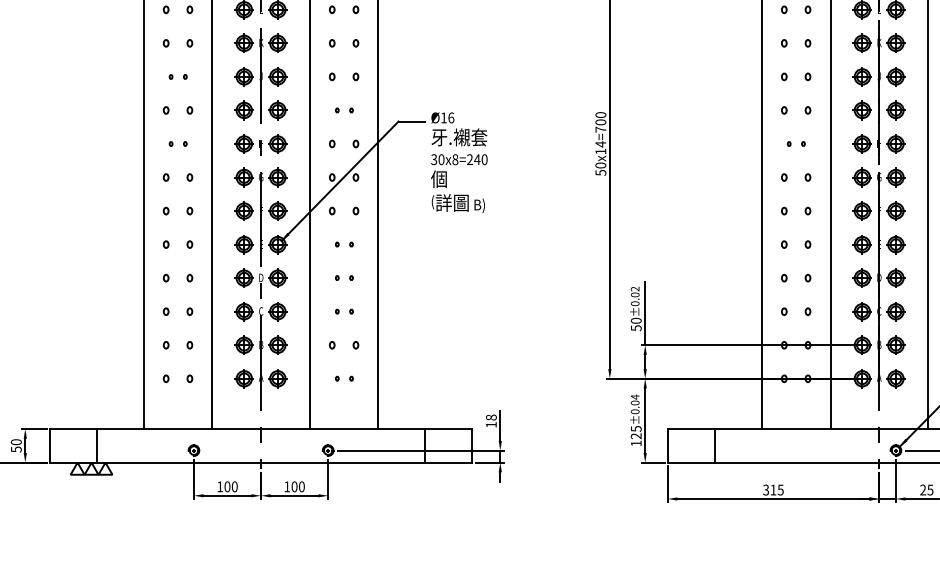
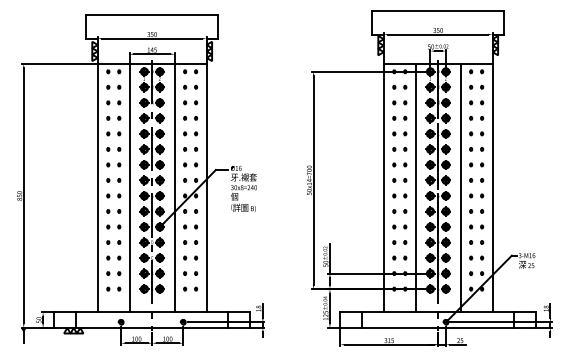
part: (177, 77) -> (113, 149), size x1.67
part: (343, 109) -> (190, 164), size x1.67
part: (177, 144) -> (113, 180), size x1.67
part: (795, 144) -> (399, 180), size x1.67
part: (343, 243) -> (190, 226), size x1.67
part: (343, 278) -> (190, 242), size x1.67
part: (343, 310) -> (190, 257), size x1.67
part: (343, 377) -> (190, 288), size x1.67

